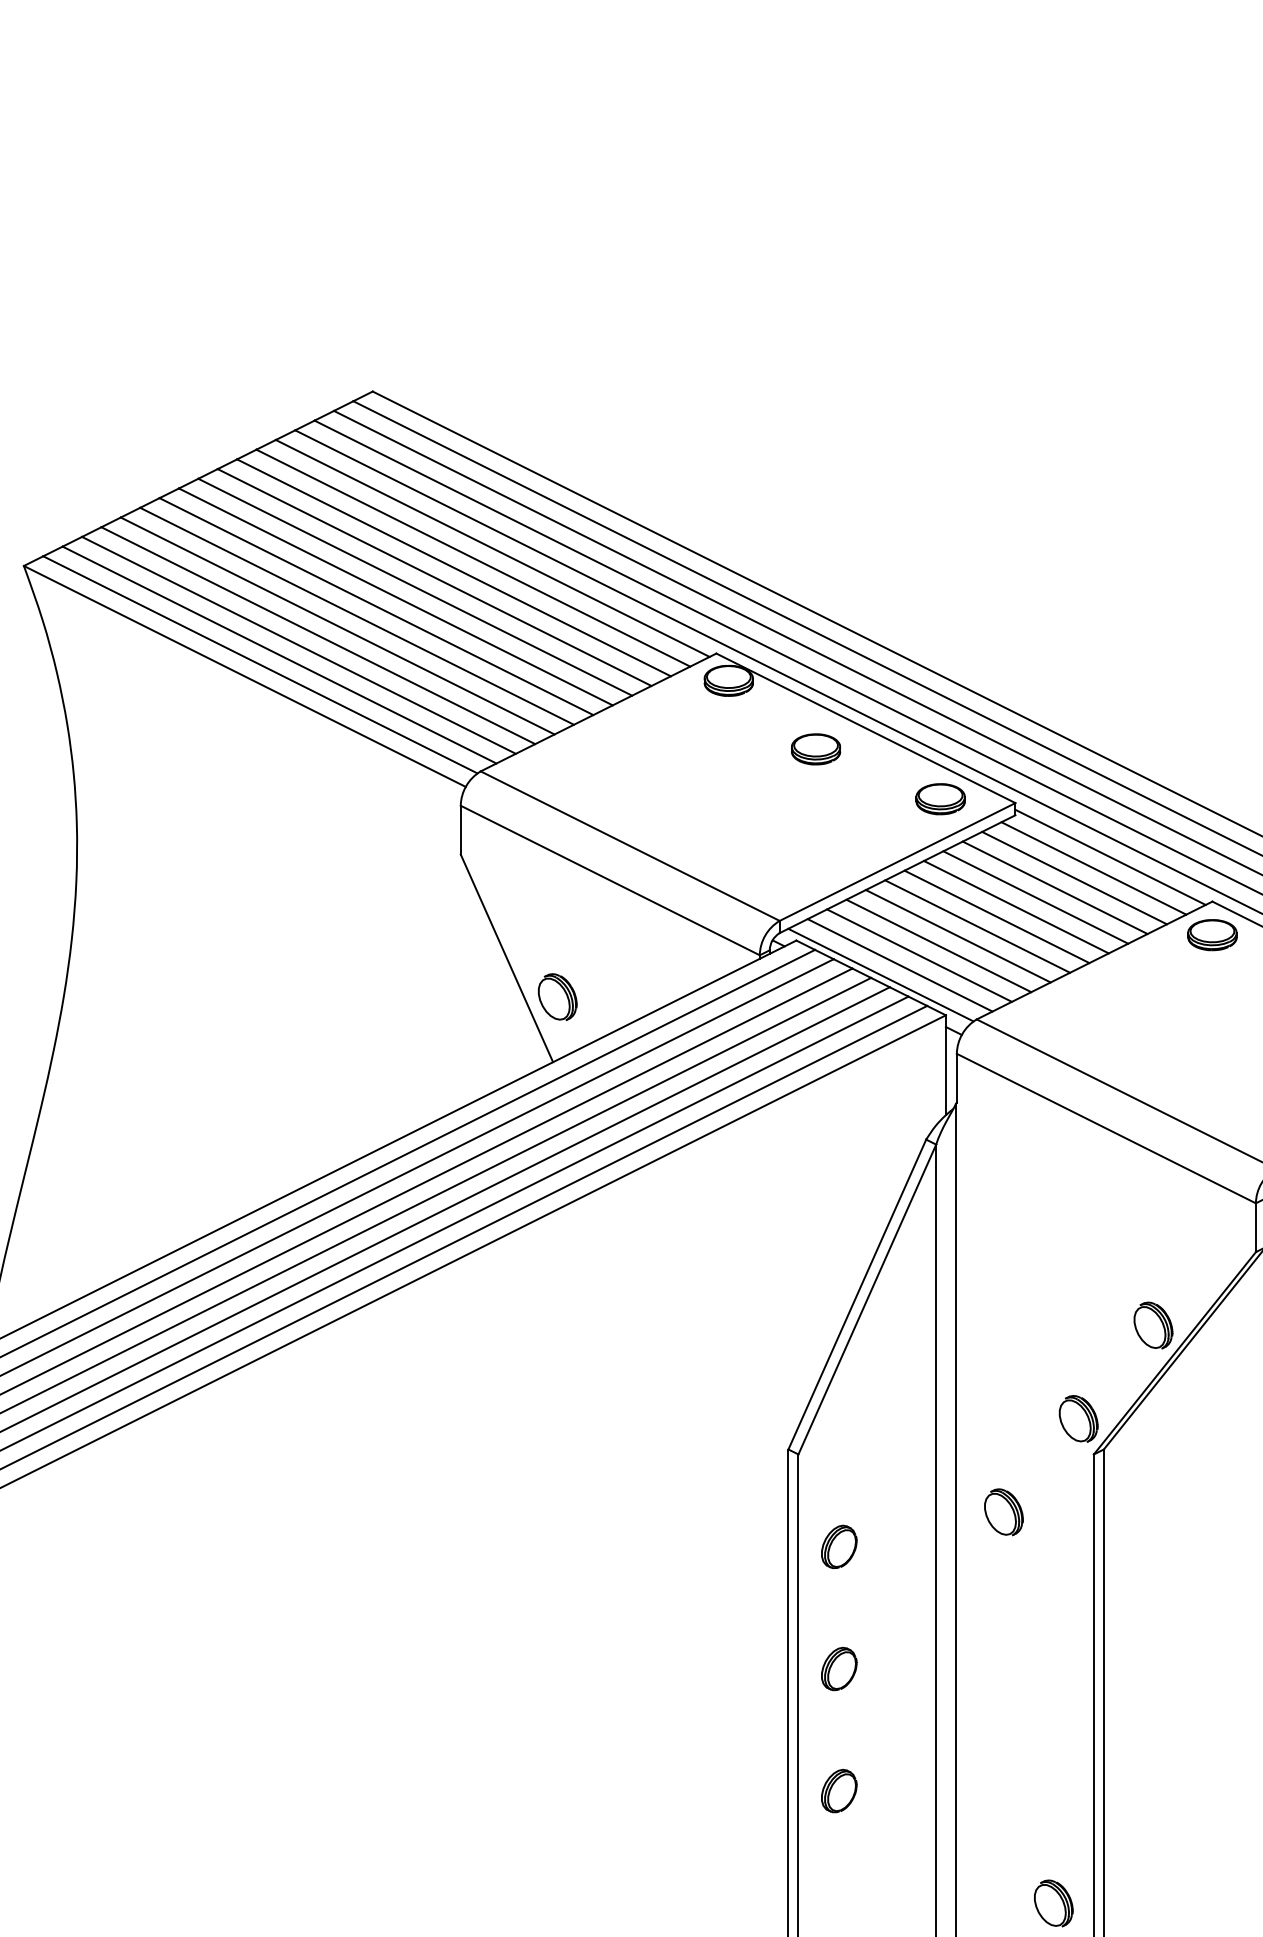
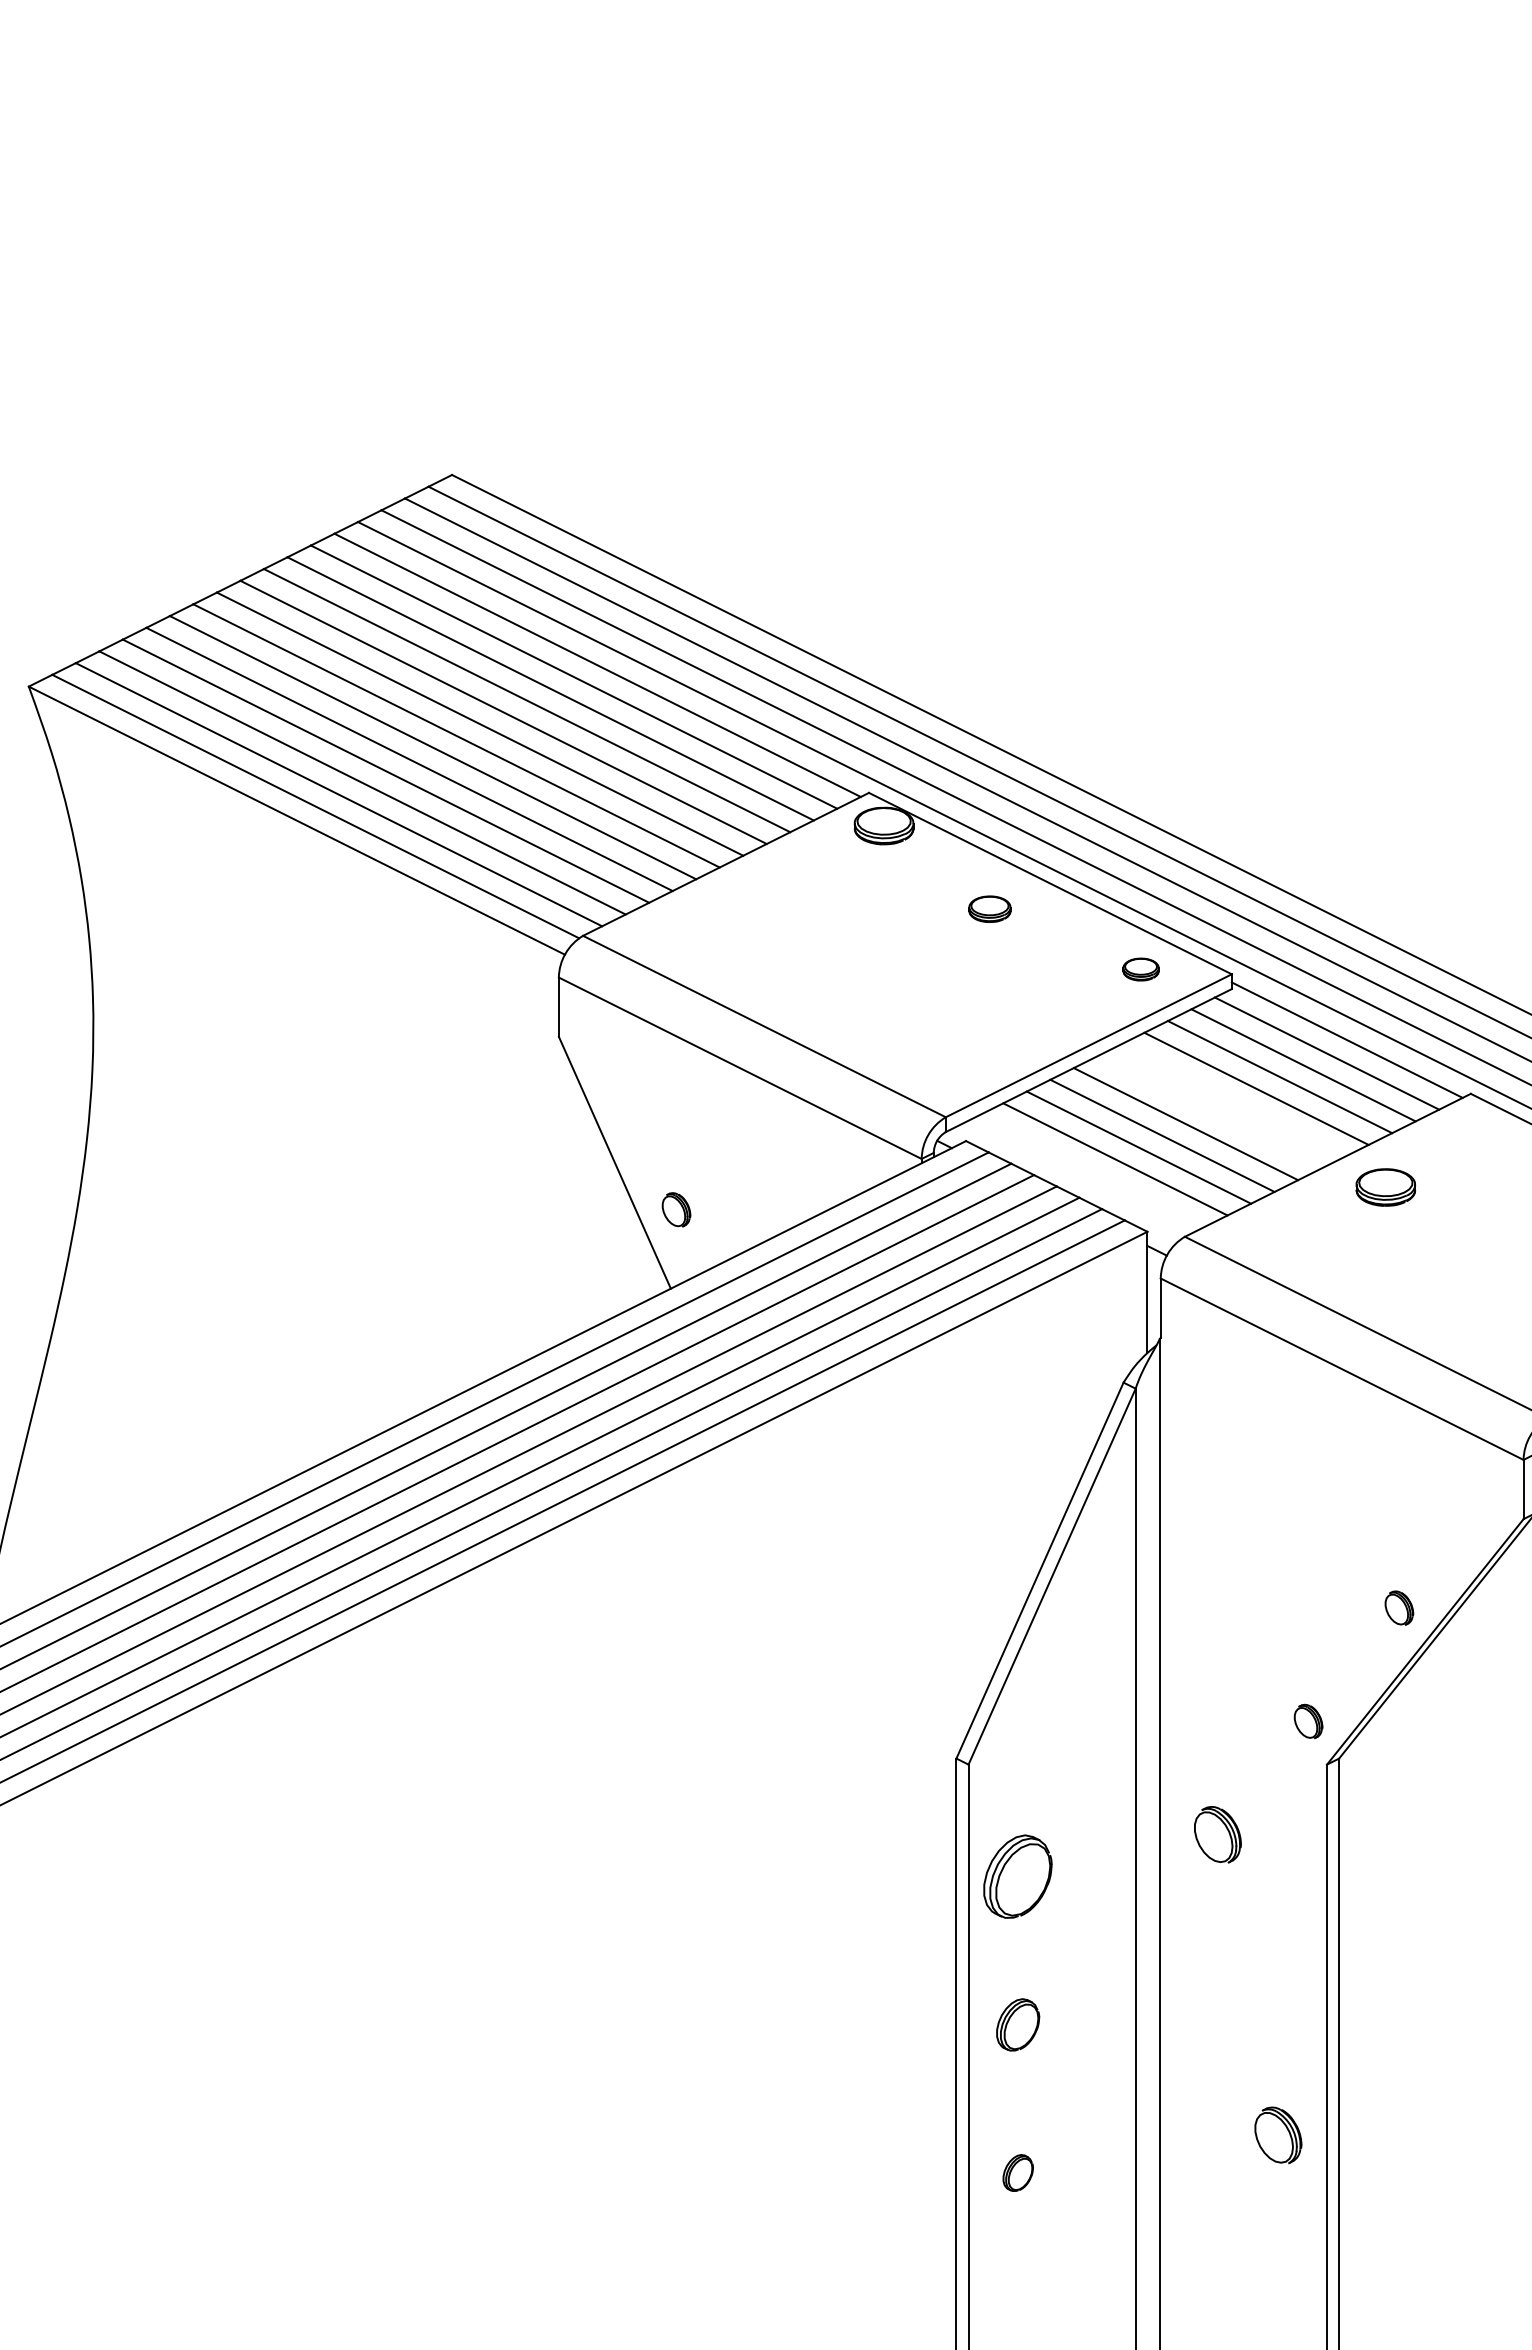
part: (815, 749) -> (989, 909), size x0.7
part: (940, 799) -> (1140, 969), size x0.6
line: (1015, 907) -> (1232, 1100), removed
line: (997, 916) -> (1209, 1112), removed
part: (1212, 935) -> (1385, 1187), moved
line: (899, 965) -> (1091, 1171), removed
line: (880, 974) -> (1068, 1182), removed
part: (557, 996) -> (676, 1209), size x0.6
part: (1153, 1324) -> (1399, 1607), size x0.6
part: (1078, 1418) -> (1308, 1721), size x0.6
part: (839, 1546) -> (1018, 1876), size x1.6
part: (839, 1790) -> (1018, 2172), size x0.7
part: (1053, 1903) -> (1278, 2135), moved

